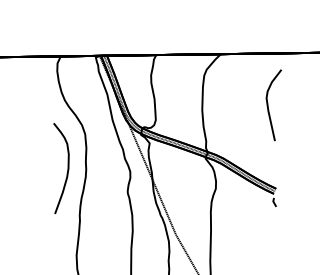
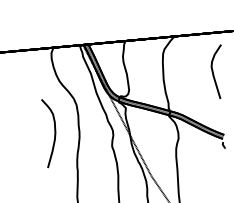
curve: (67, 168) -> (54, 132), moved

